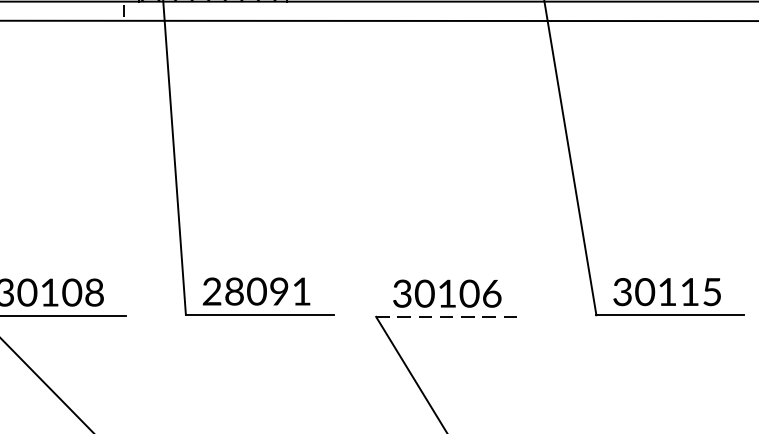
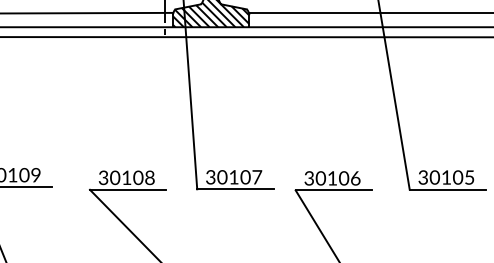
text: (257, 291) -> (234, 177), 28091 -> 30107
text: (690, 291) -> (458, 177), 30115 -> 30105
line: (451, 317) -> (334, 190), dashed -> solid

